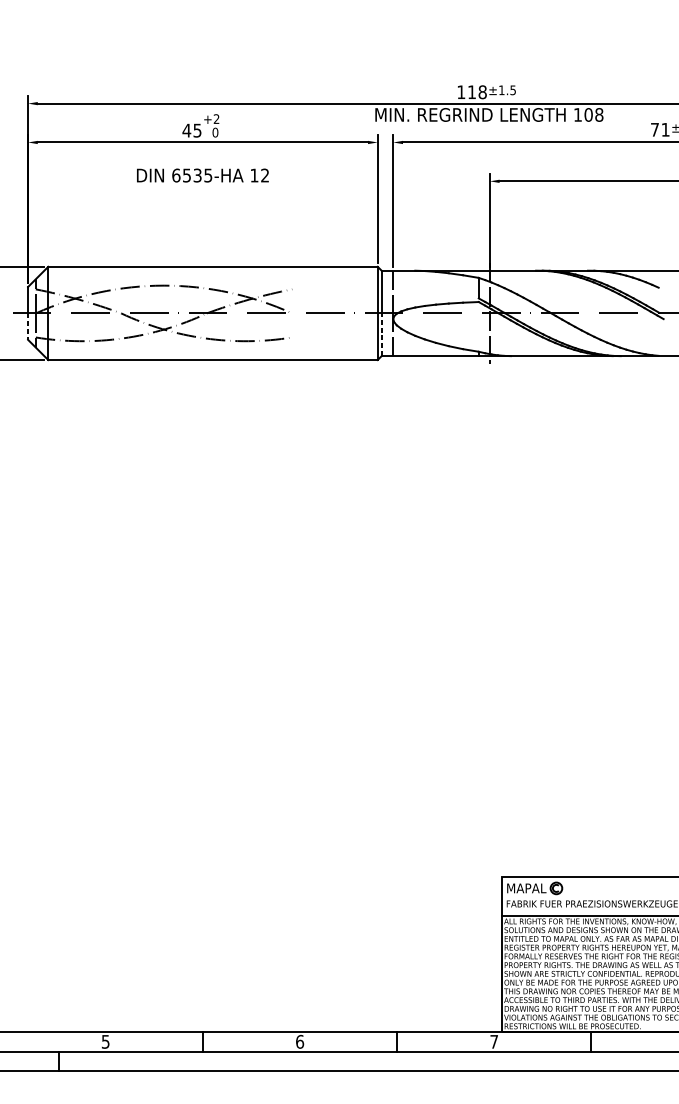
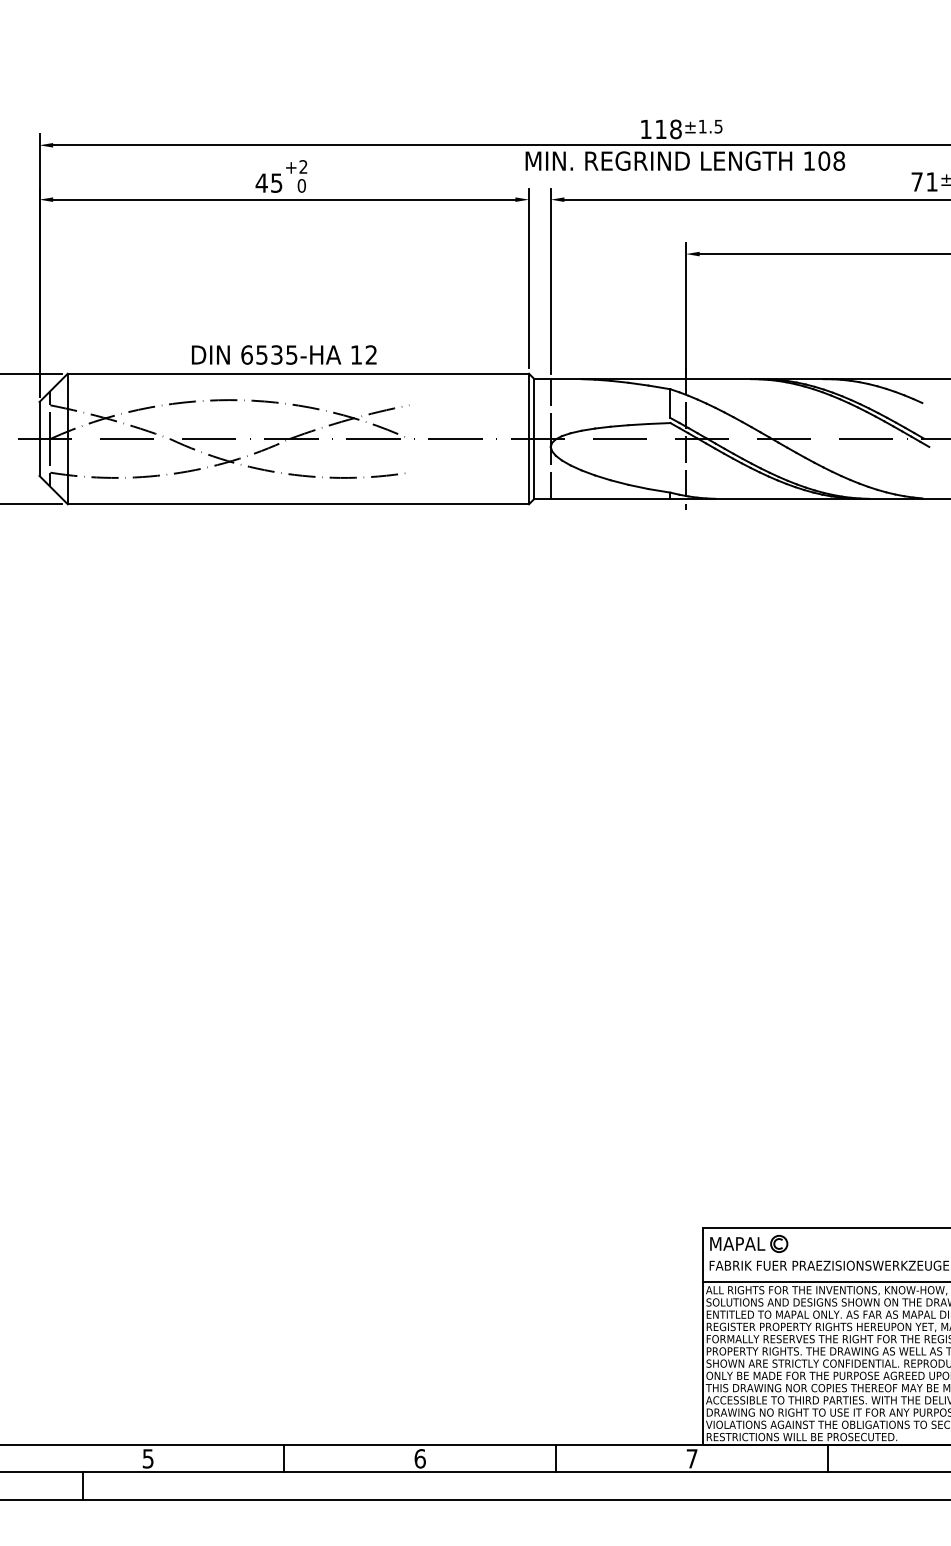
text: (203, 175) -> (284, 354), moved
line: (28, 326) -> (39, 457), dashed -> solid
line: (381, 334) -> (534, 468), dashed -> solid

